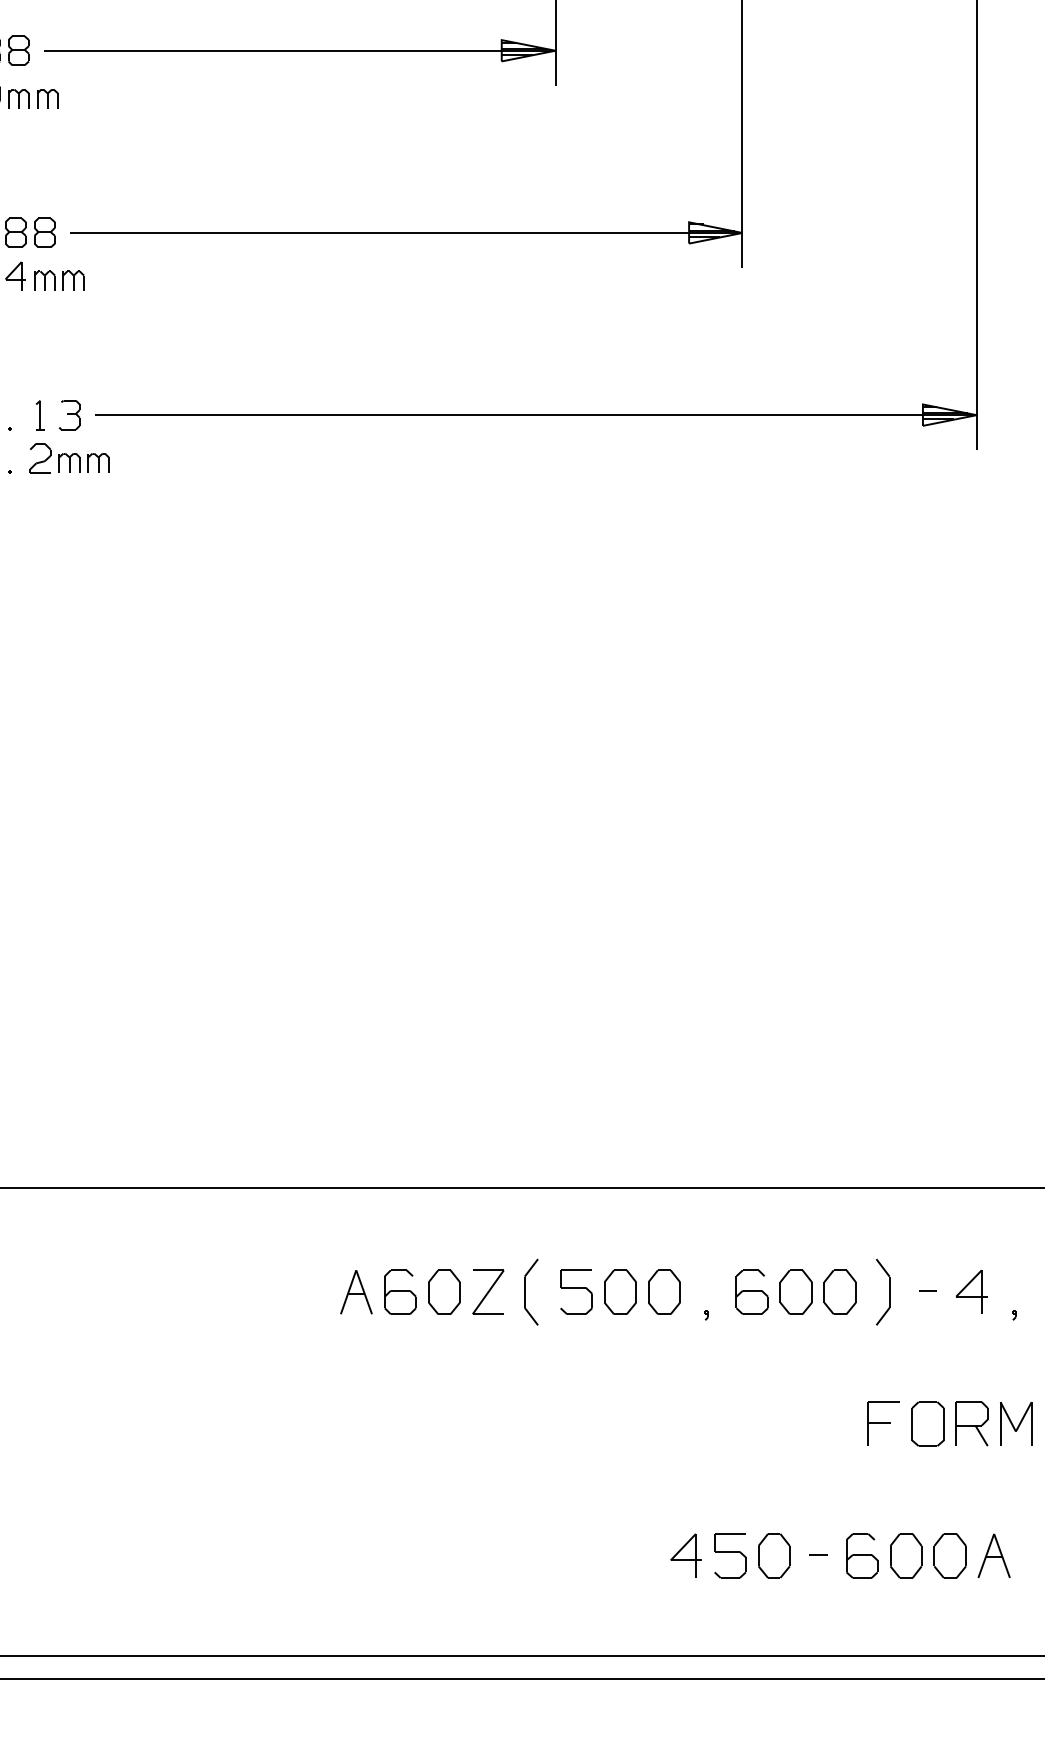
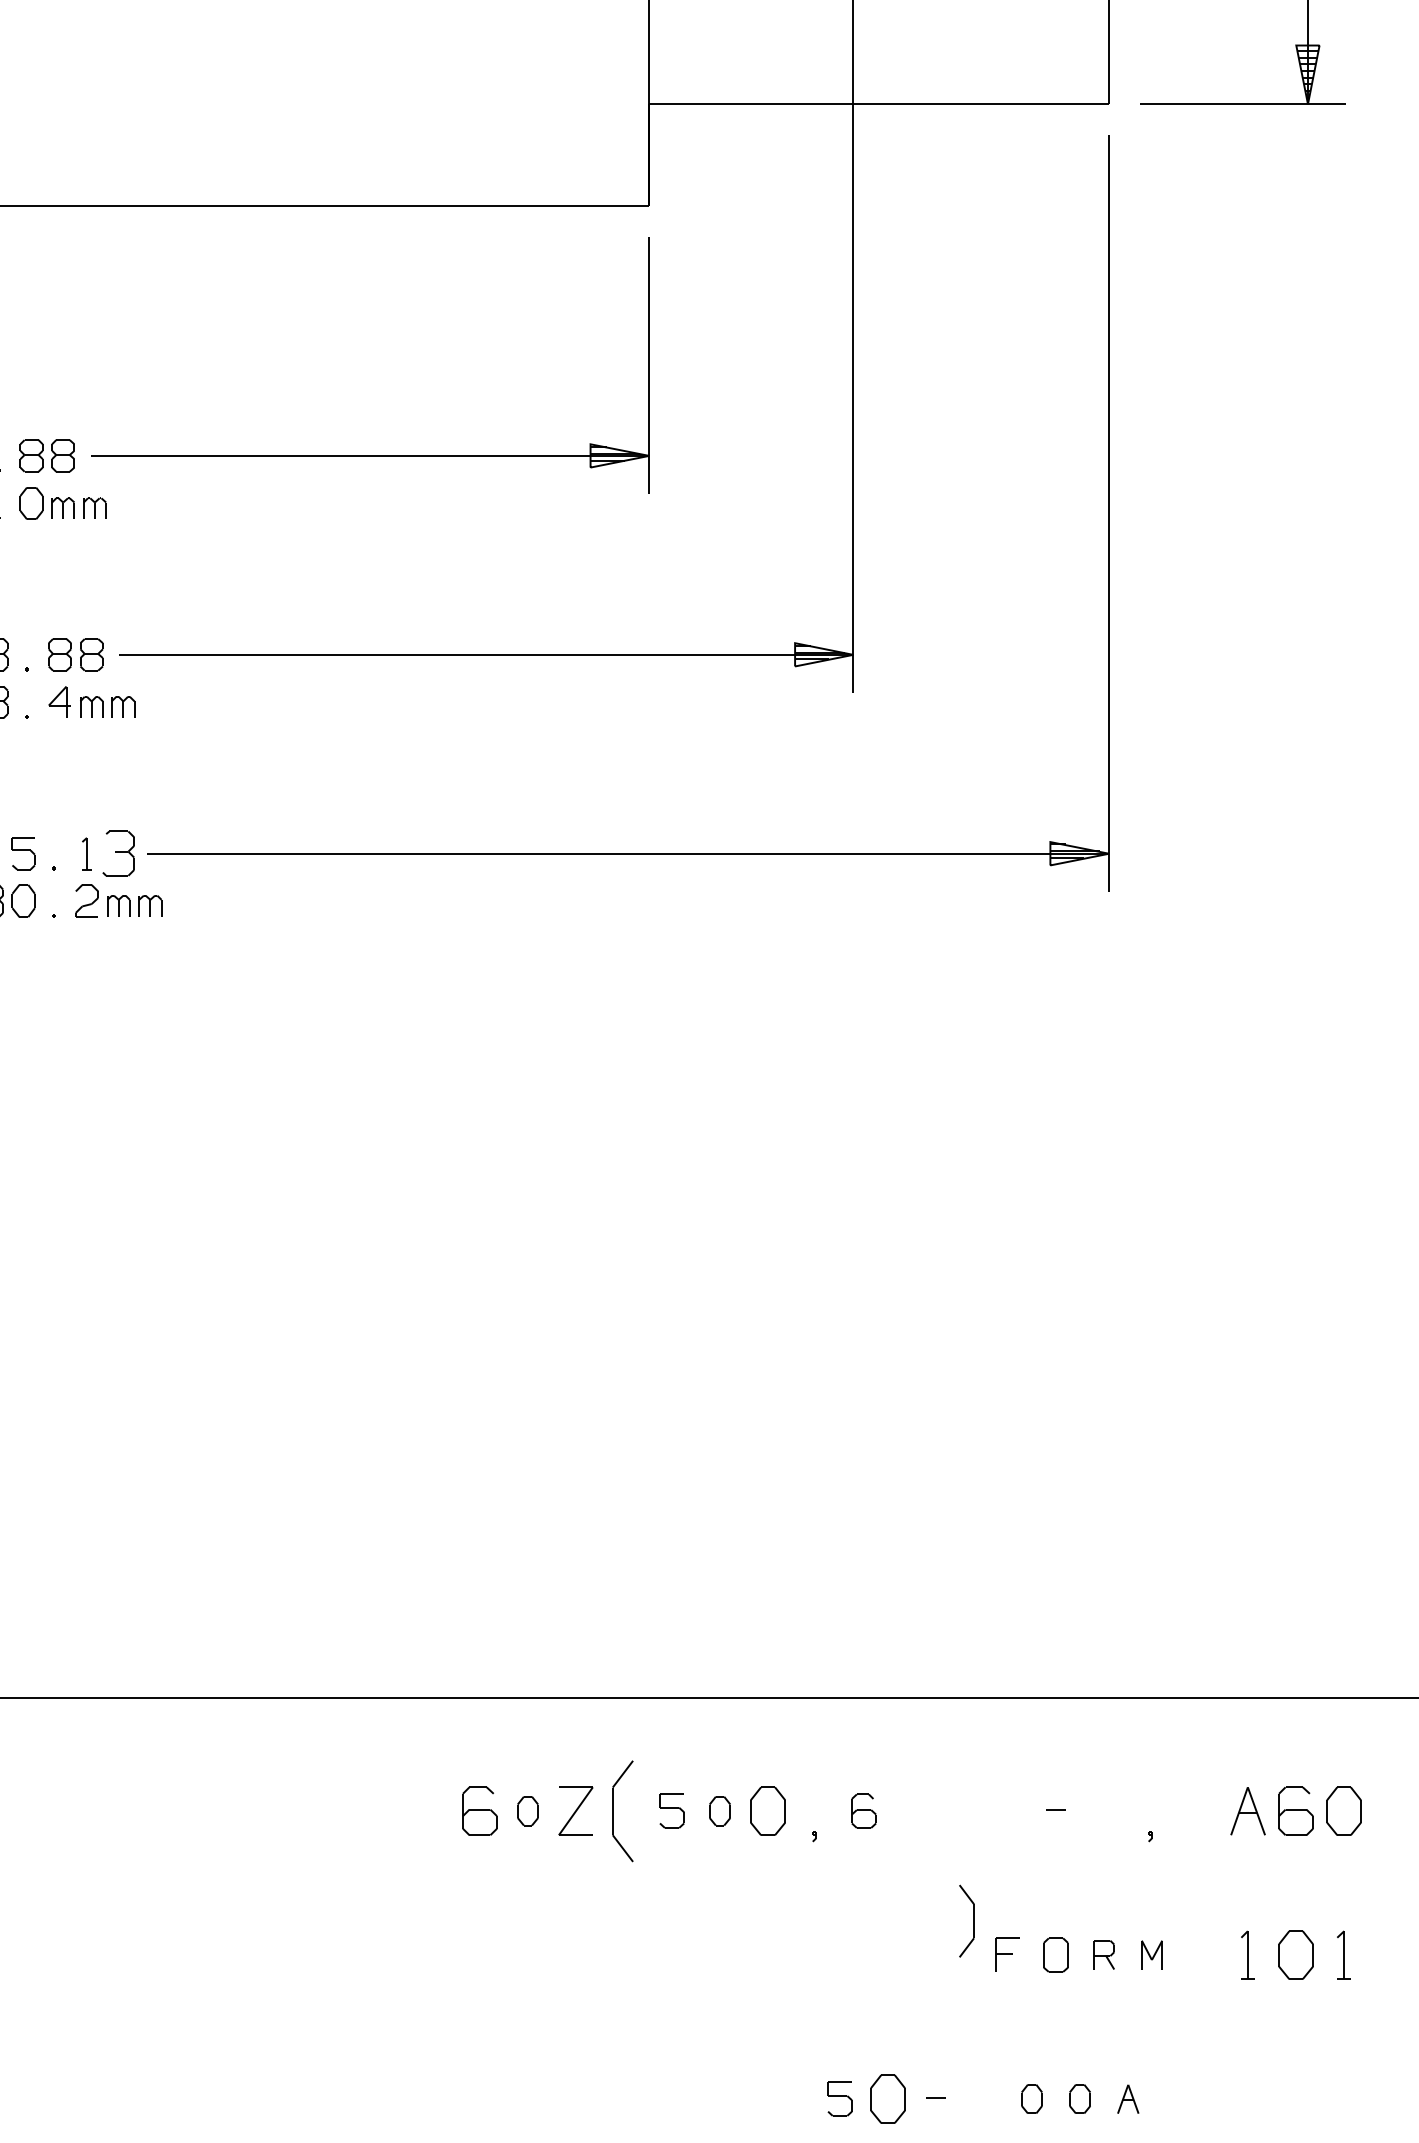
part: (69, 414) -> (118, 853), size x1.4
part: (443, 1291) -> (527, 1810), size x0.6
part: (531, 1291) -> (622, 1810), size x1.4
part: (575, 1291) -> (671, 1810), size x0.7
part: (619, 1291) -> (719, 1810), size x0.6
part: (751, 1291) -> (863, 1810), size x0.7
part: (795, 1291) -> (911, 1810), removed
part: (839, 1291) -> (959, 1810), removed
part: (889, 1291) -> (973, 1920), moved
part: (971, 1291) -> (1103, 1810), removed
part: (356, 1292) -> (431, 1811), removed
part: (883, 1423) -> (1007, 1954), size x0.7
part: (927, 1423) -> (1055, 1954), size x0.7
part: (971, 1423) -> (1103, 1954), size x0.6
part: (1015, 1423) -> (1151, 1954), size x0.6
part: (685, 1555) -> (791, 2098), removed
part: (729, 1555) -> (839, 2098), size x0.7
part: (861, 1555) -> (983, 2098), removed
part: (905, 1555) -> (1031, 2098), size x0.6
part: (949, 1555) -> (1079, 2098), size x0.6
part: (994, 1556) -> (1128, 2099), size x0.6

